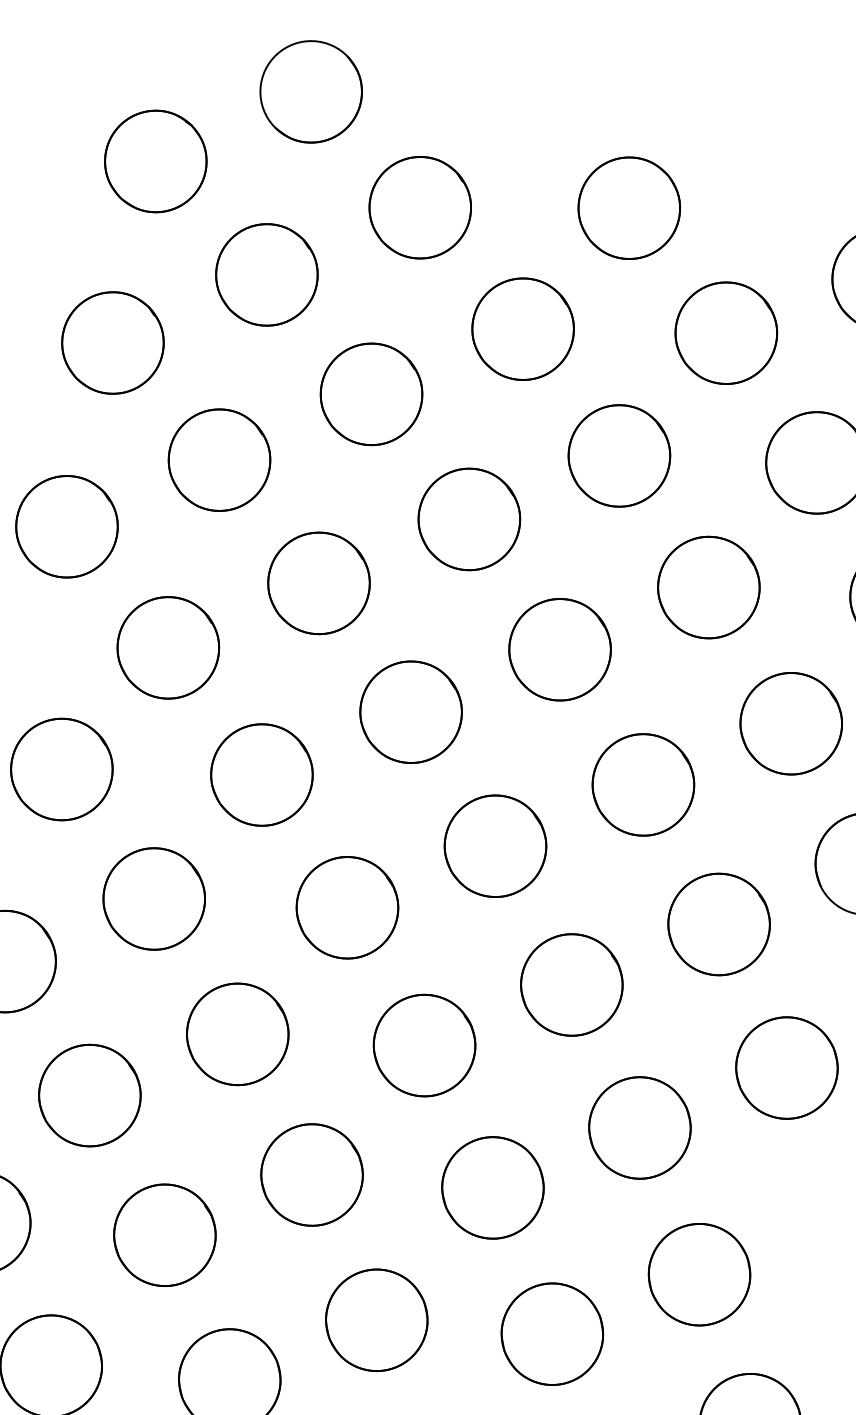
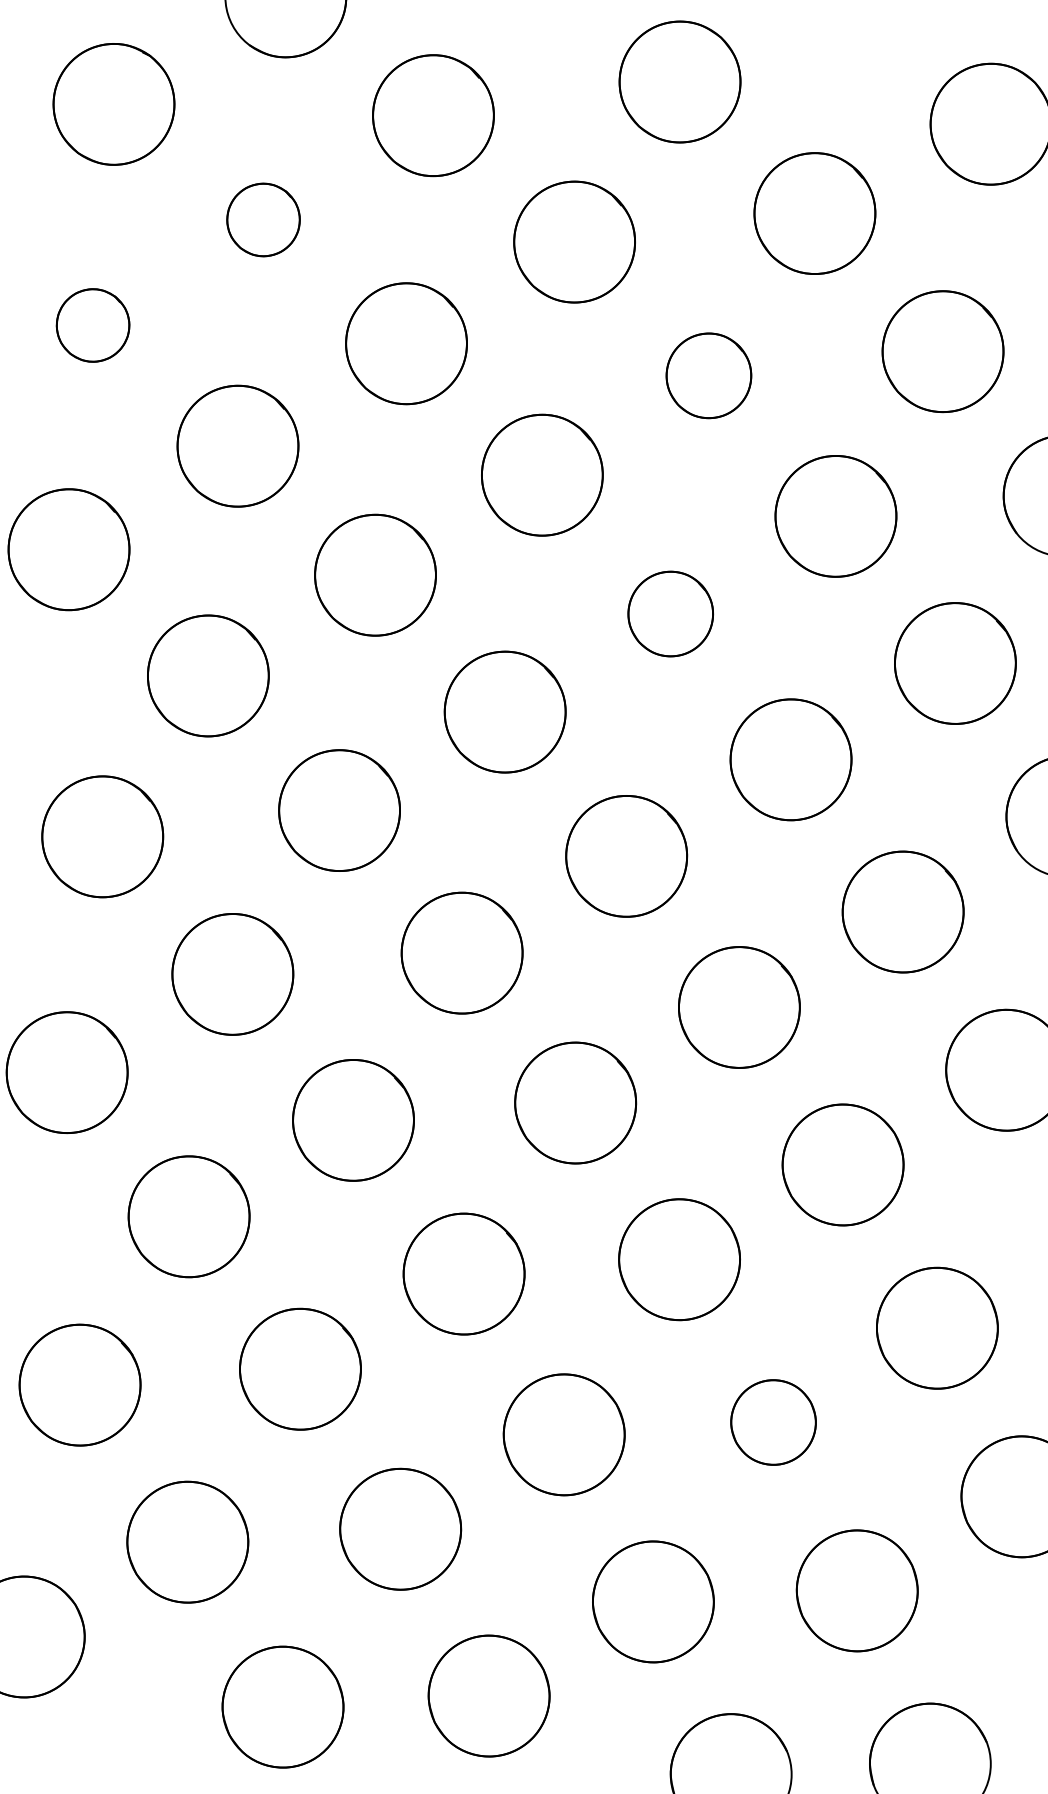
part: (266, 274) -> (263, 219), size x0.6
part: (112, 342) -> (92, 325), size x0.6
part: (619, 455) -> (708, 375), size x0.7
part: (560, 649) -> (670, 613), size x0.7
circle: (552, 1334) -> (773, 1422), size x0.7

